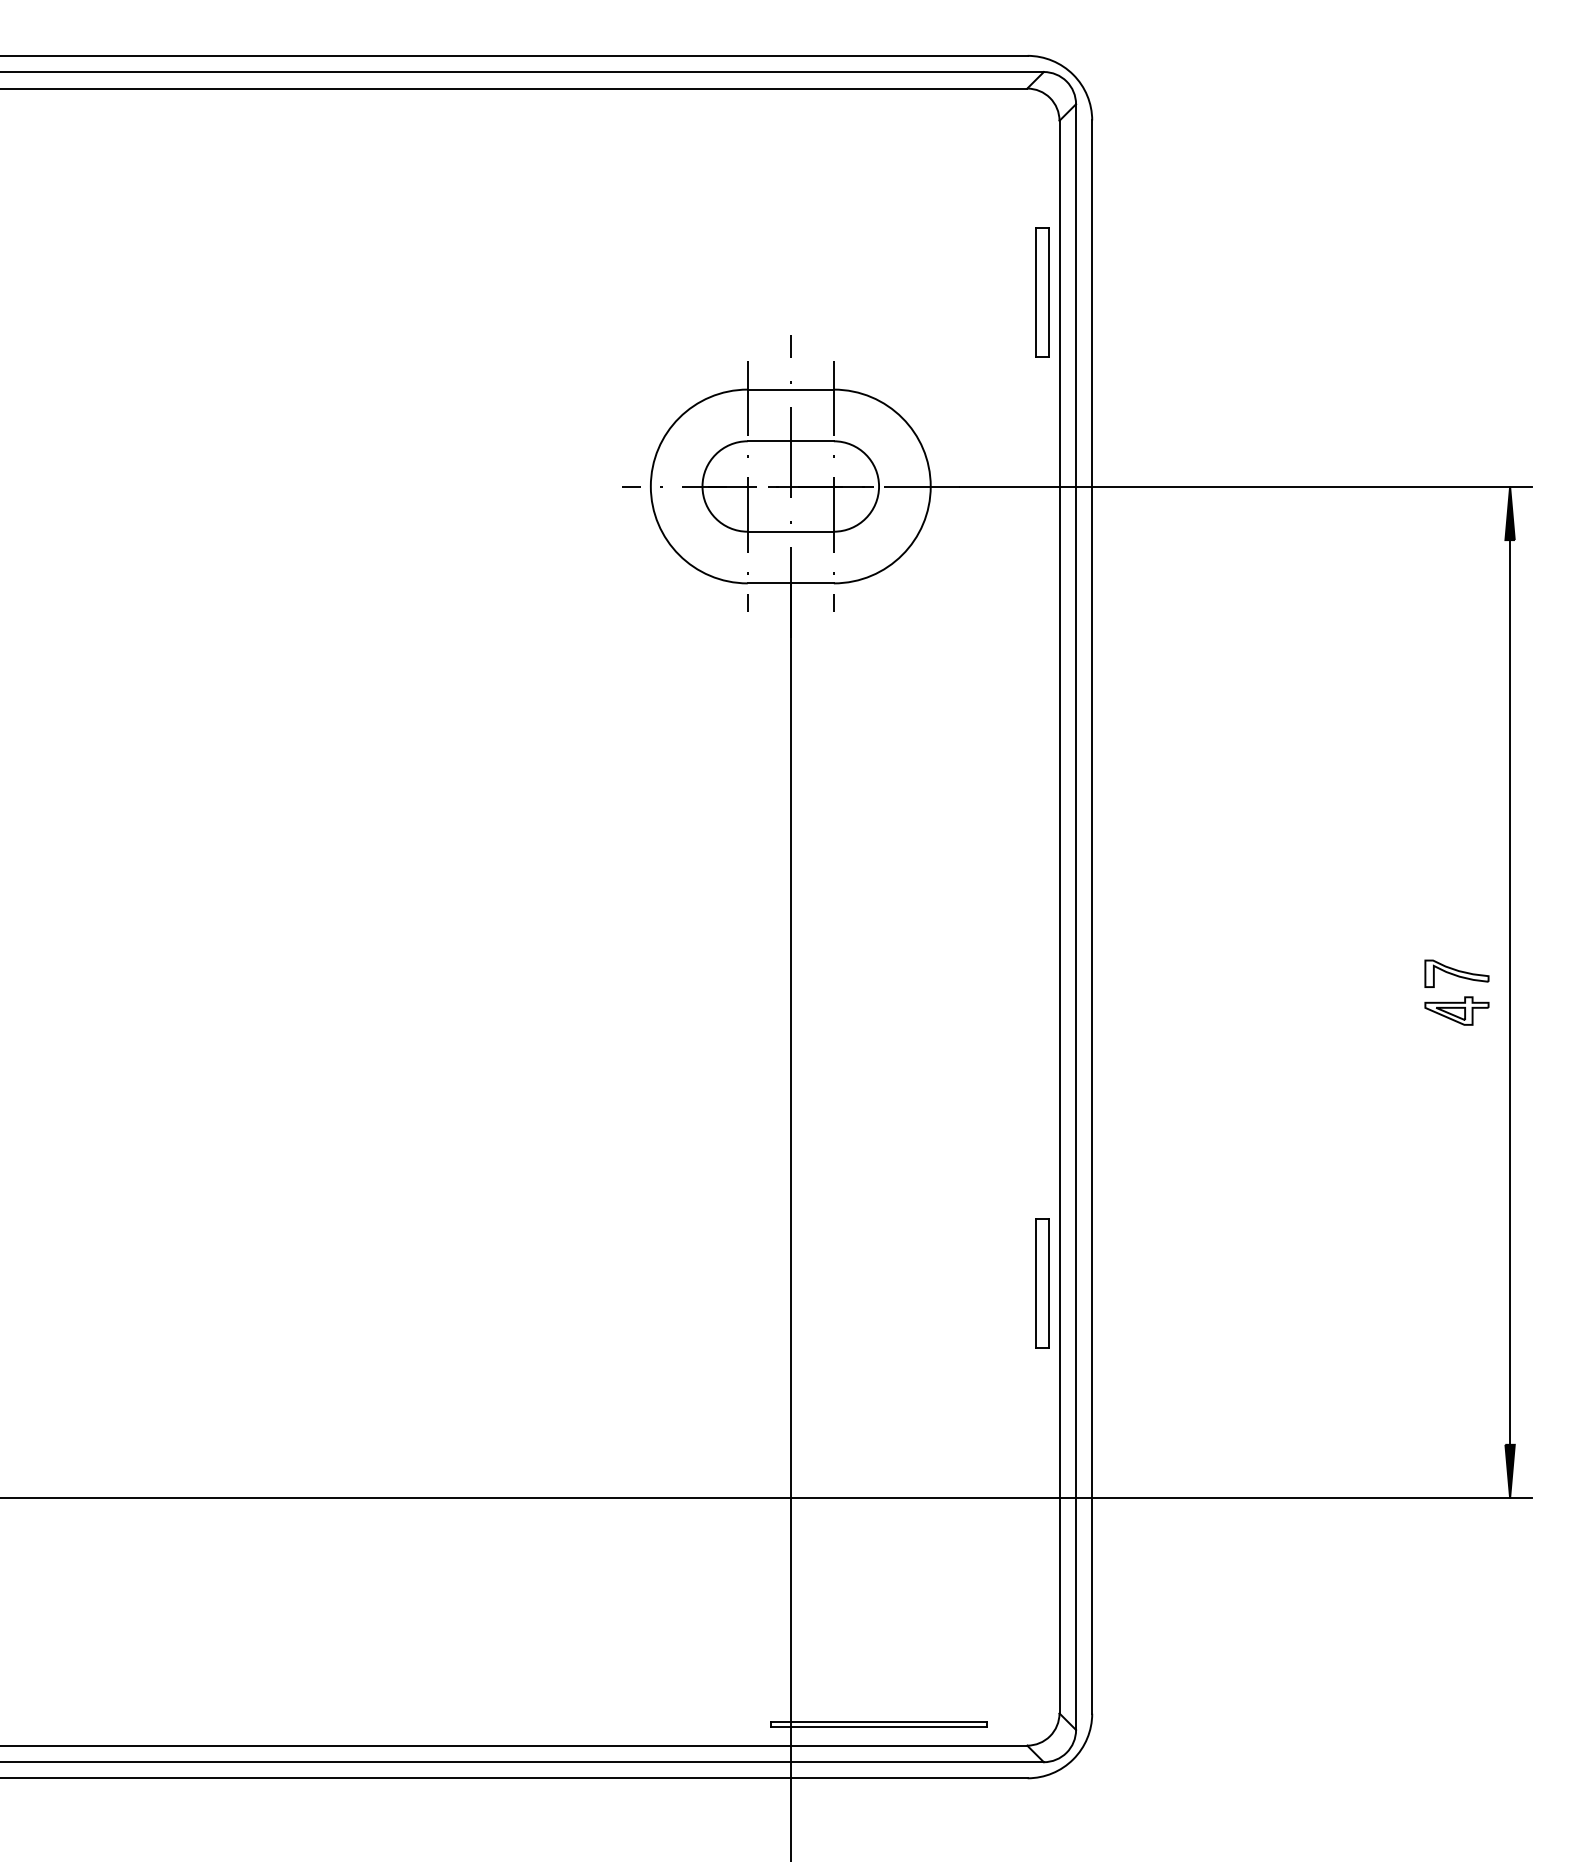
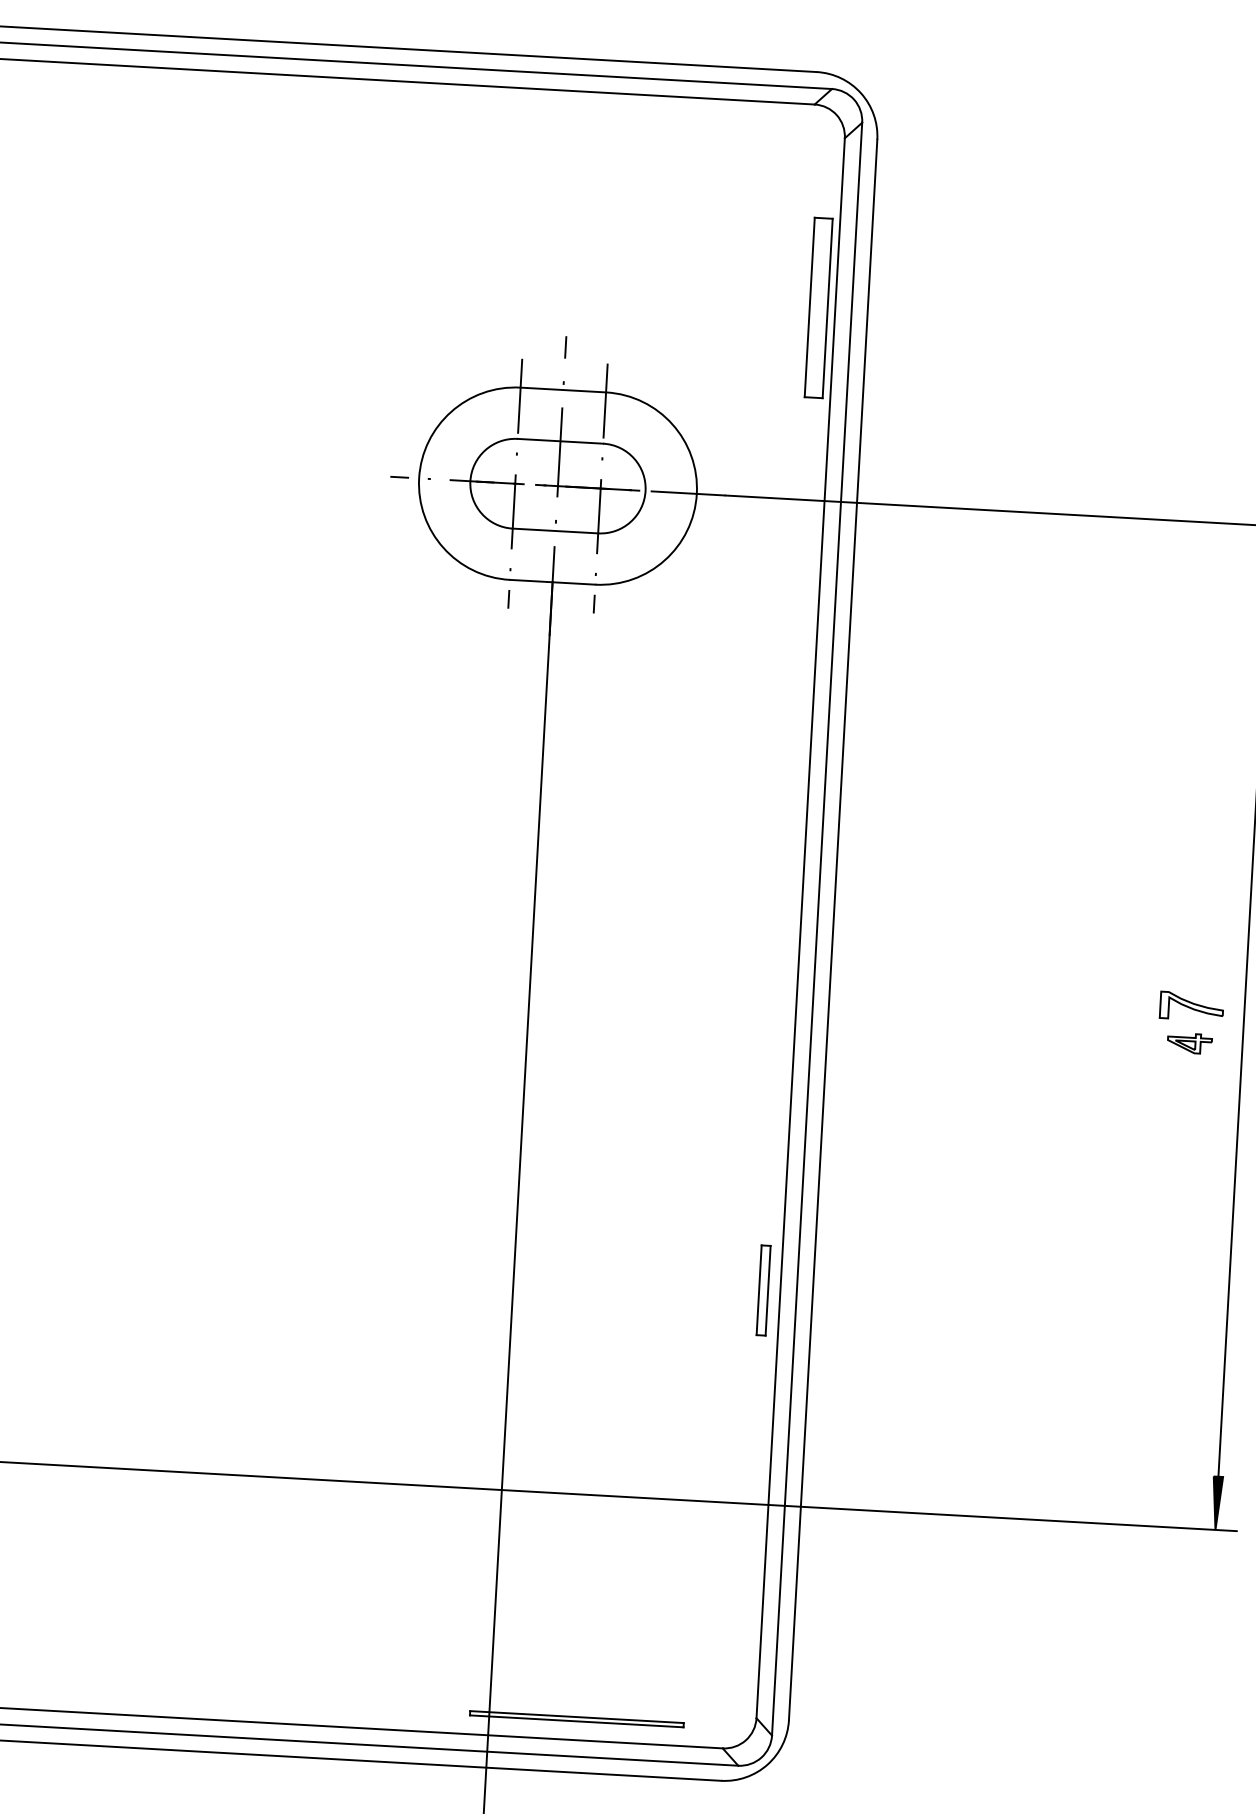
part: (1042, 292) -> (818, 307), size x1.4
part: (1456, 1010) -> (1189, 1042), size x0.7
part: (1042, 1283) -> (763, 1290), size x0.7

